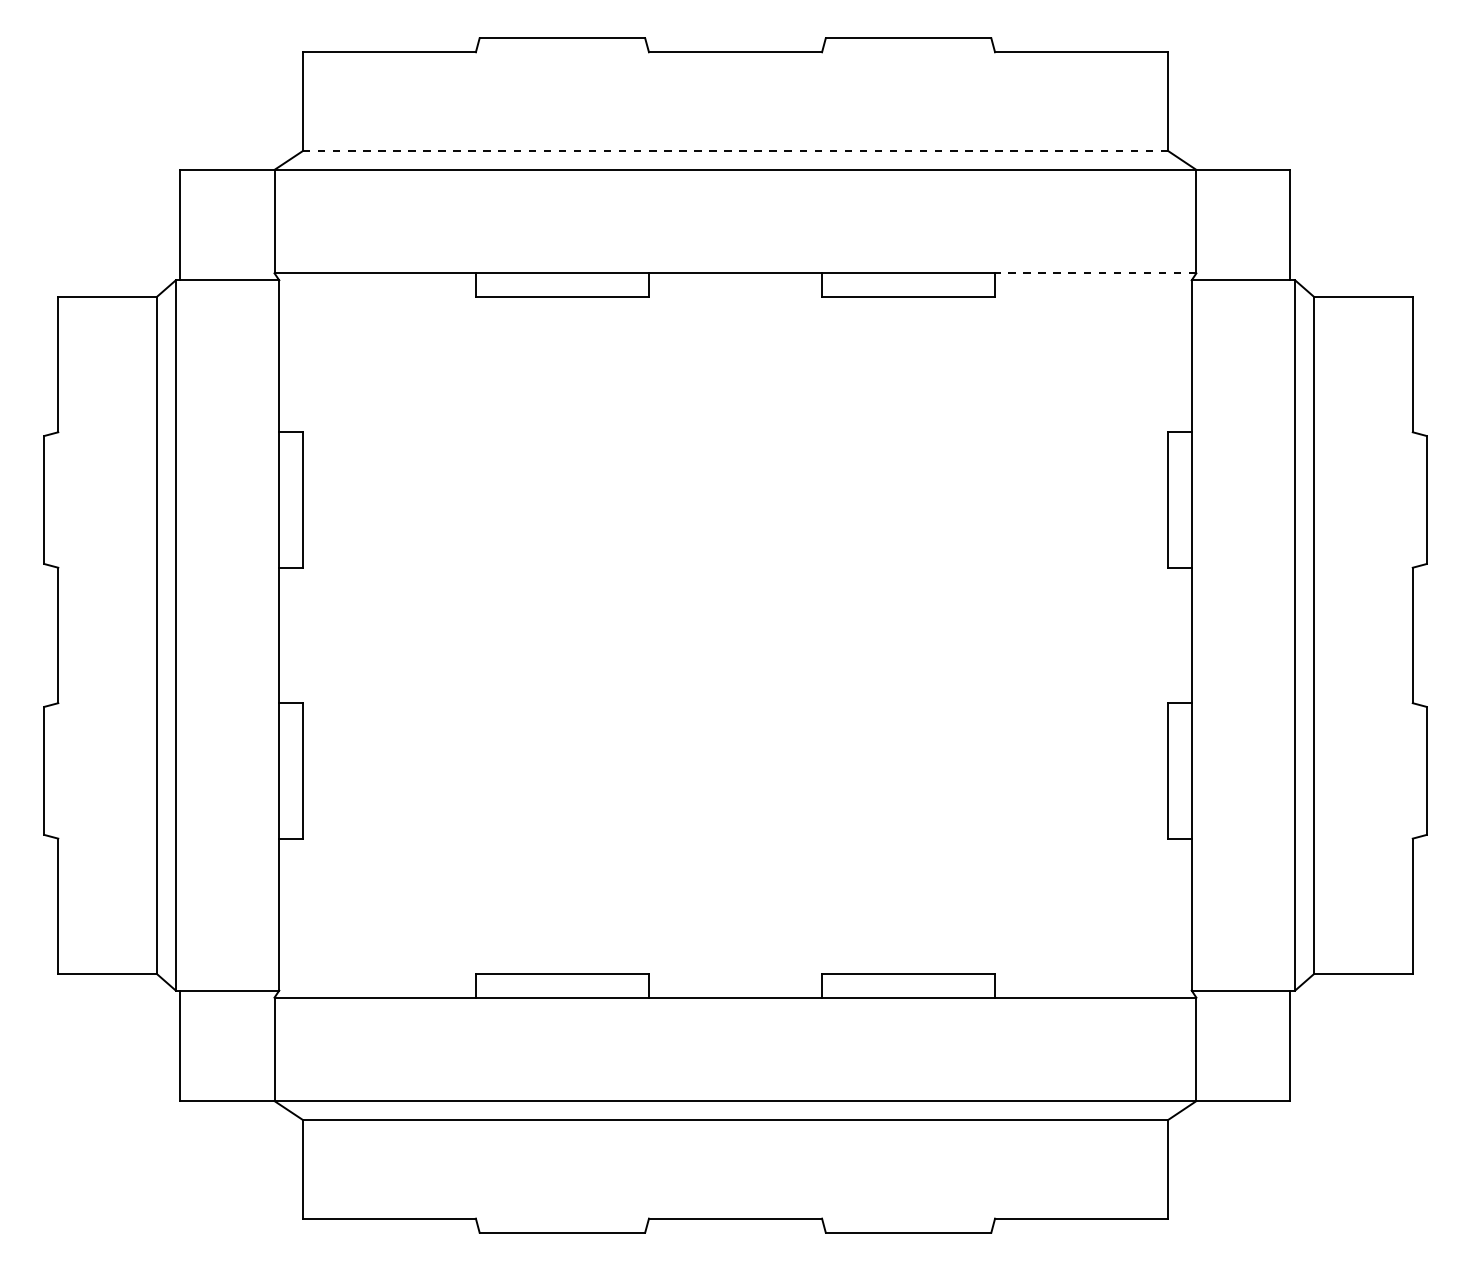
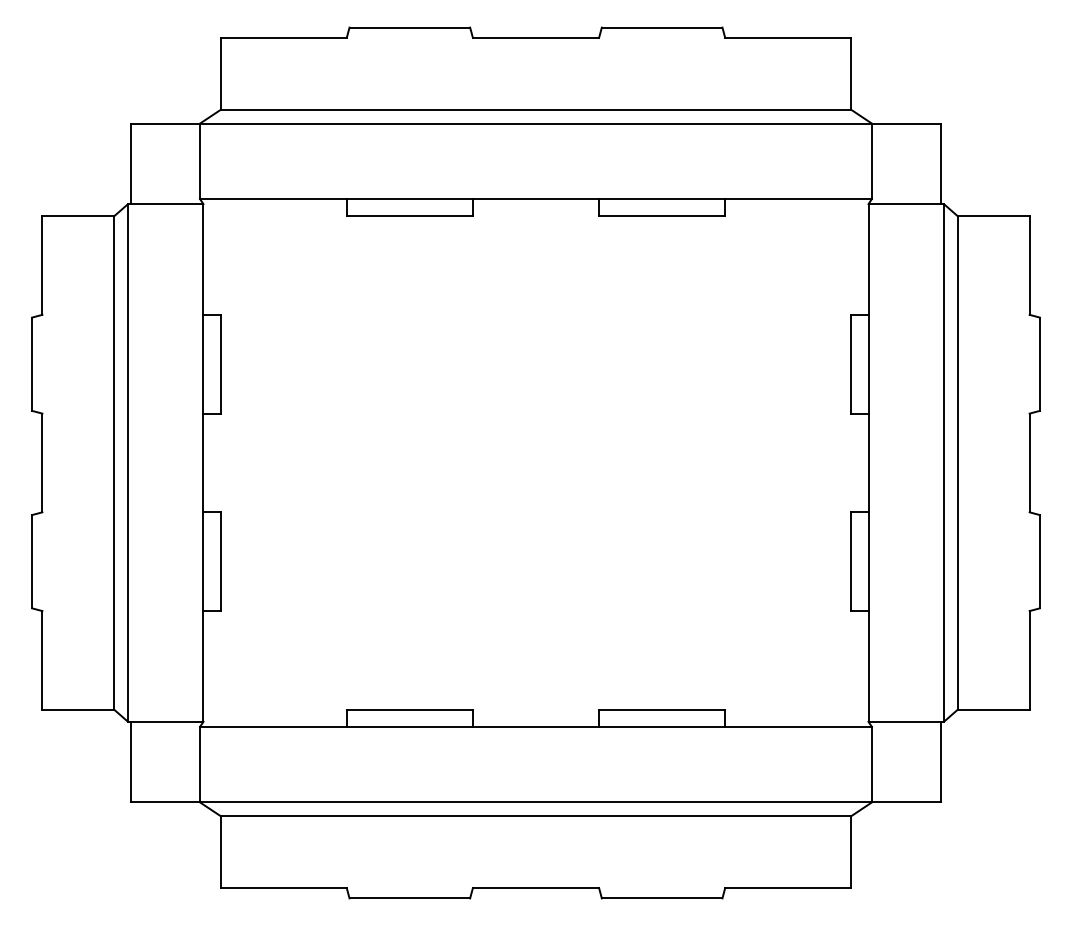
line: (735, 151) -> (536, 110), dashed -> solid
line: (1095, 273) -> (798, 199), dashed -> solid

